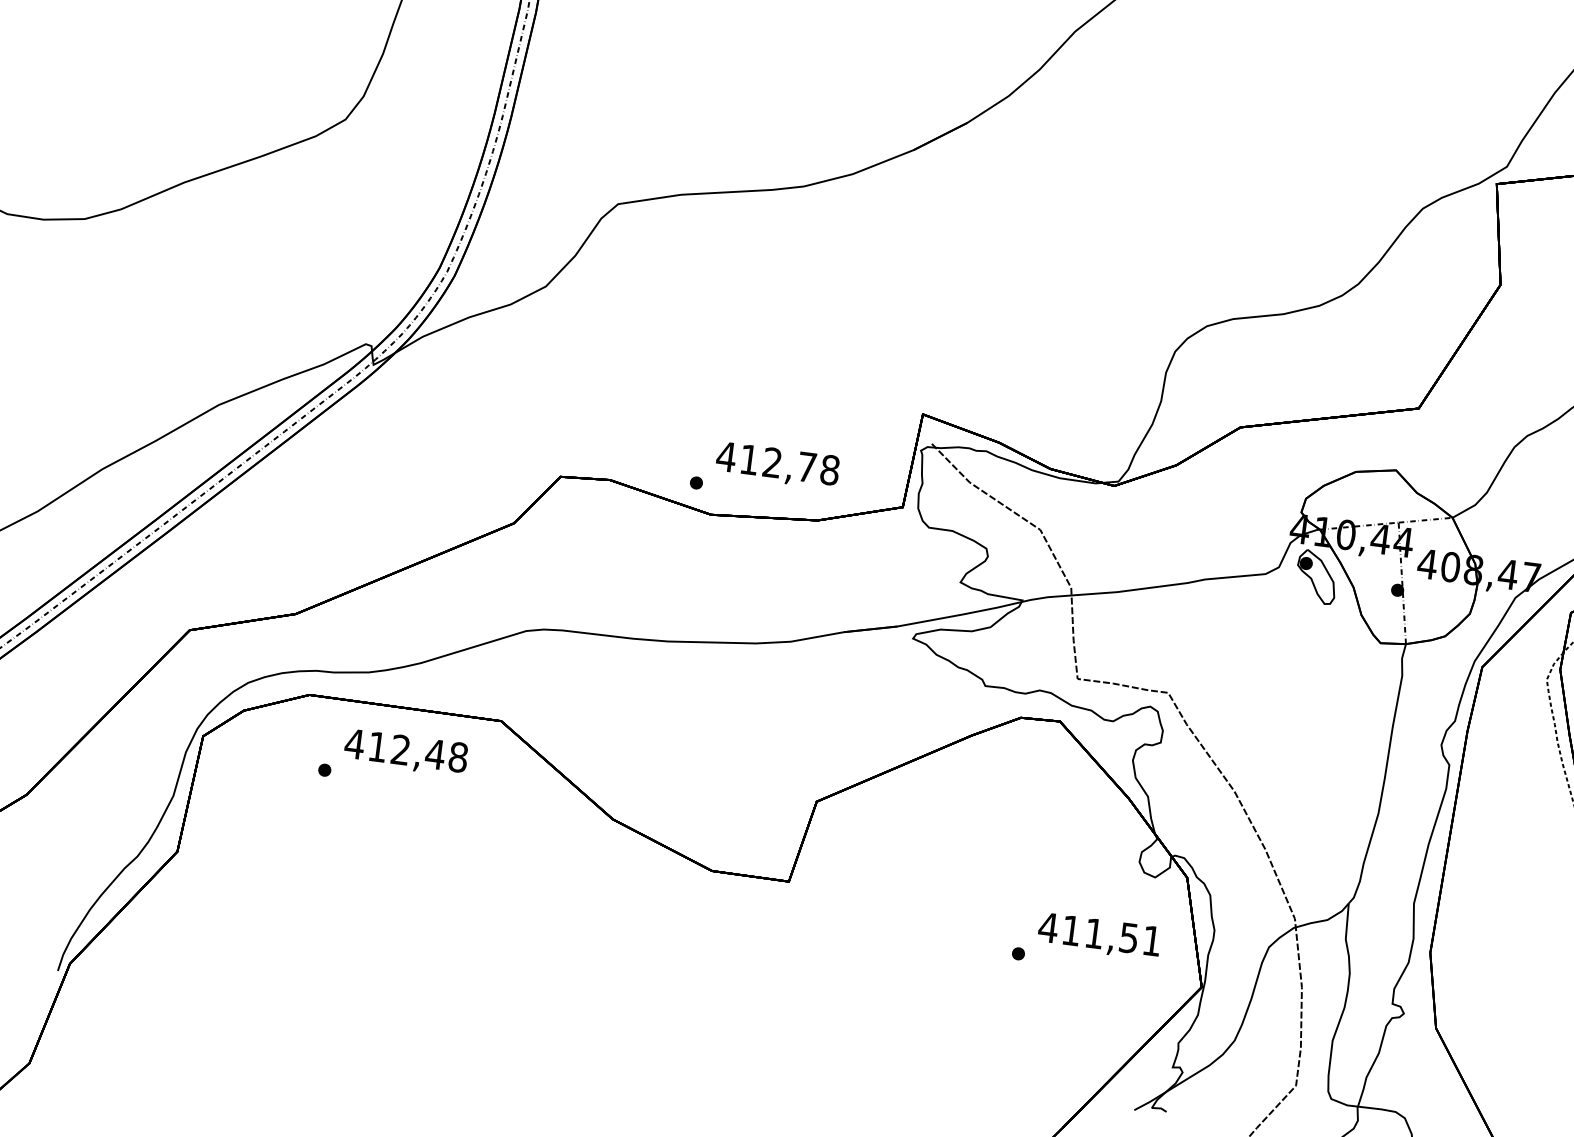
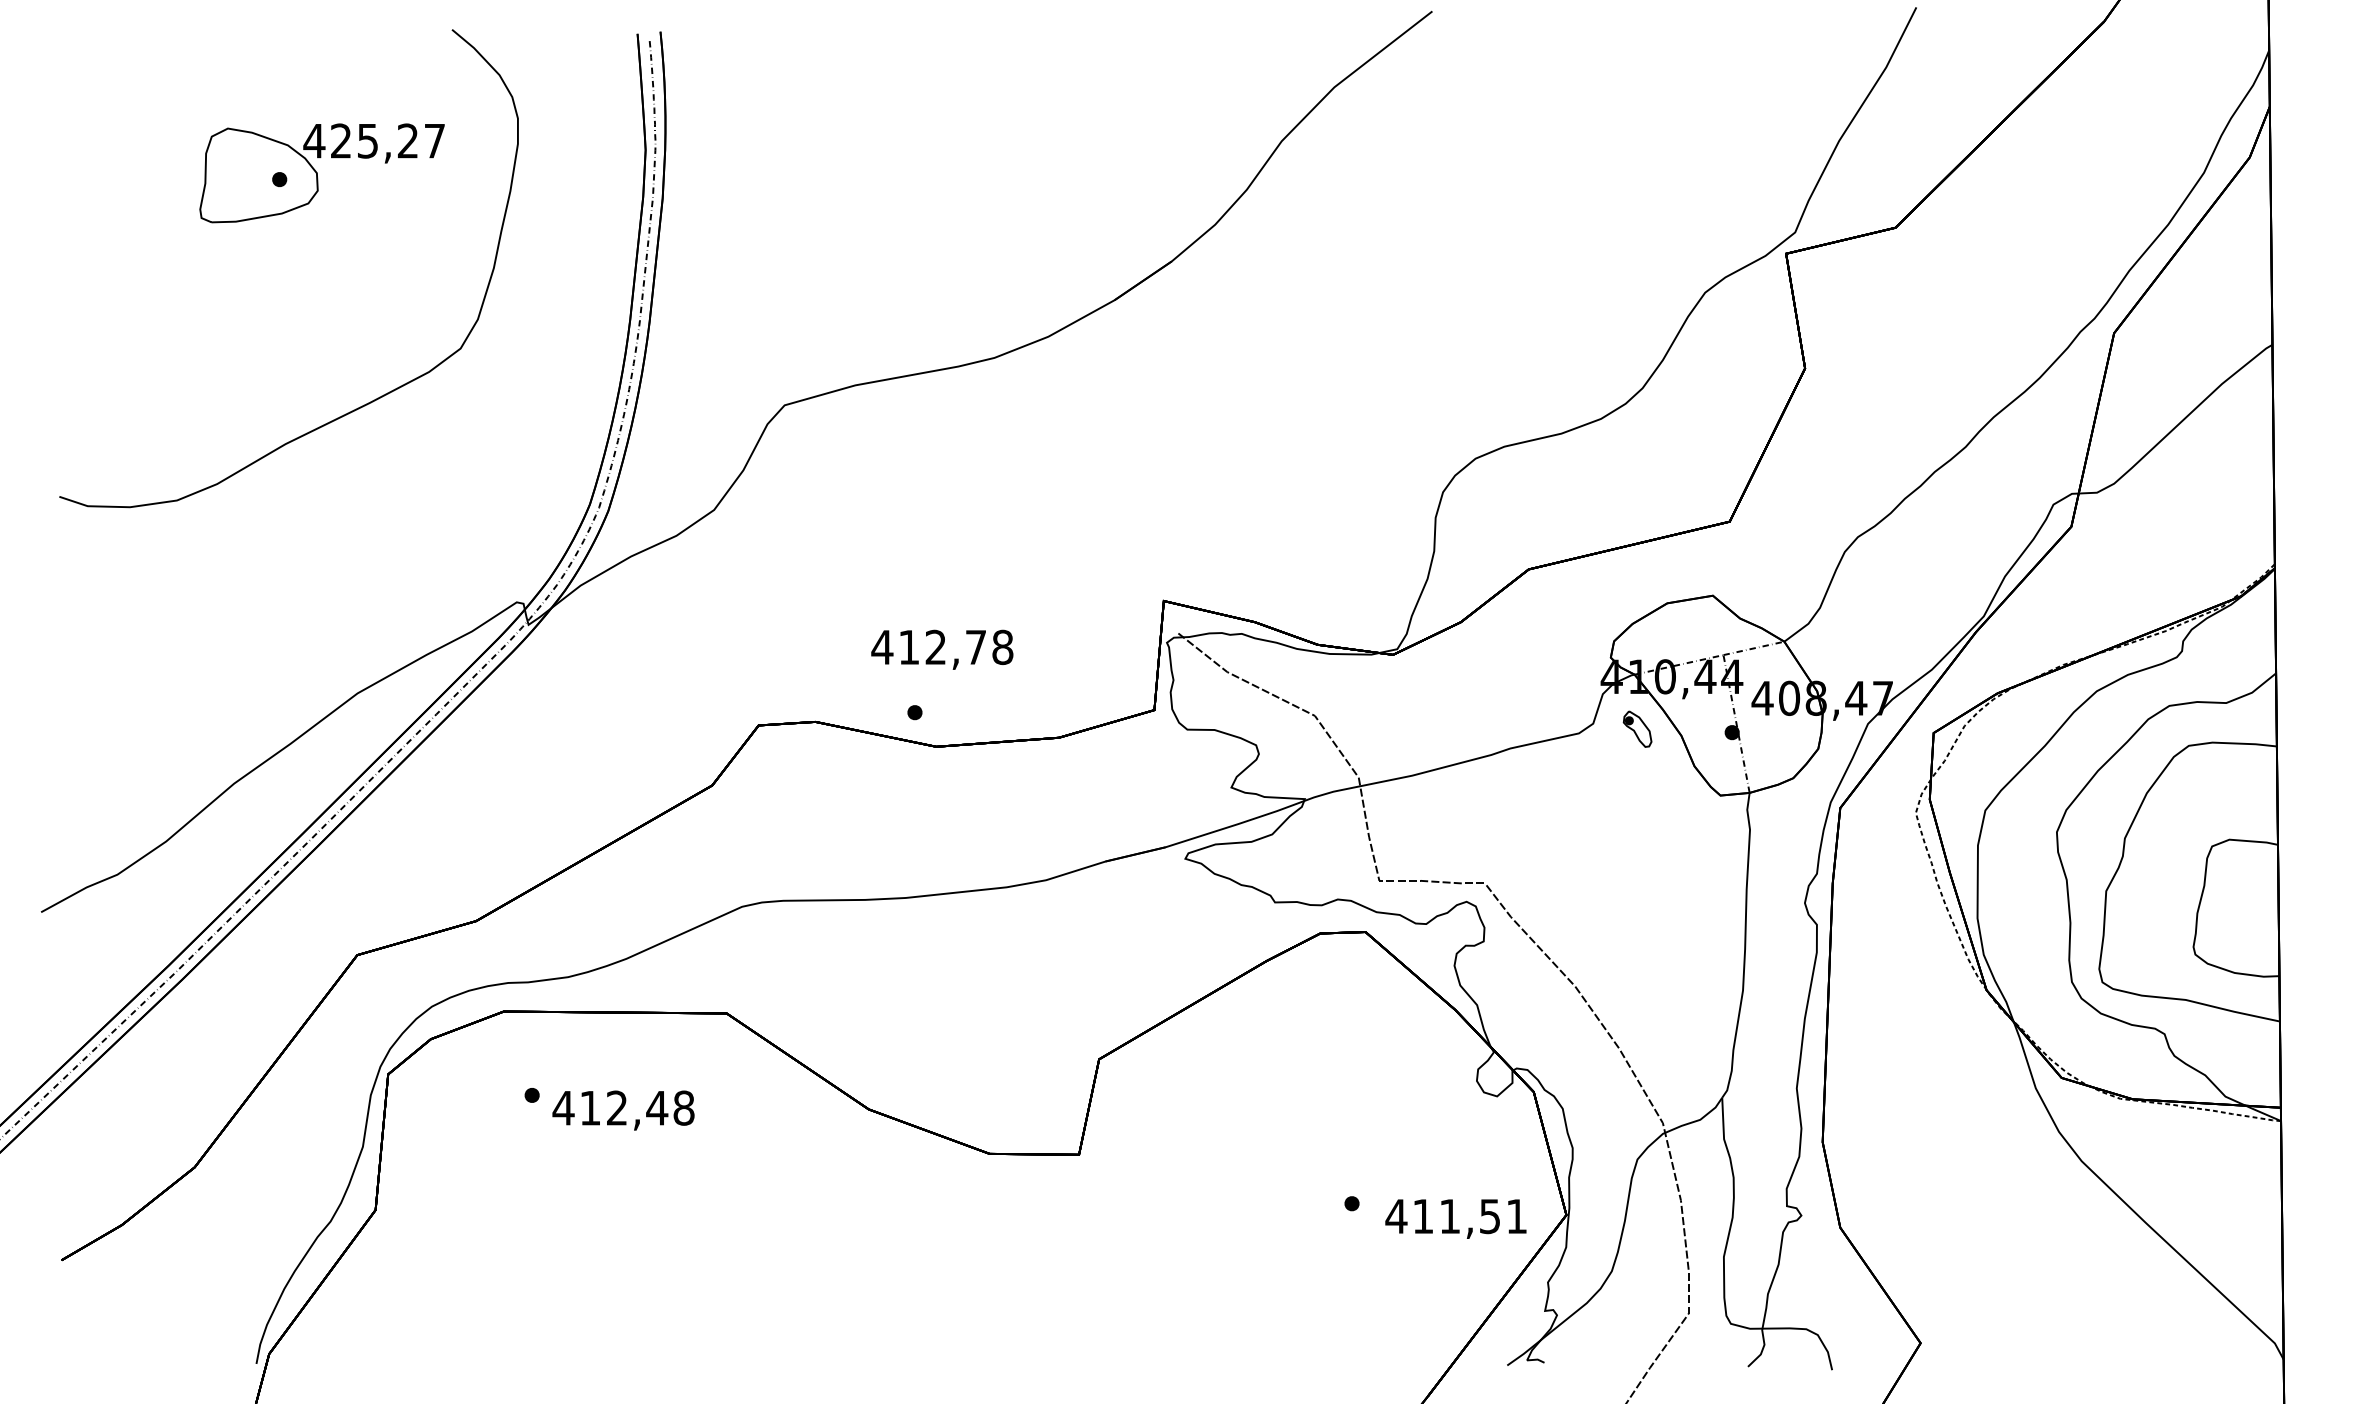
text: (777, 465) -> (942, 649), moved
part: (1316, 576) -> (1637, 728), size x0.6
text: (406, 752) -> (623, 1110), moved
text: (1099, 935) -> (1455, 1218), moved

